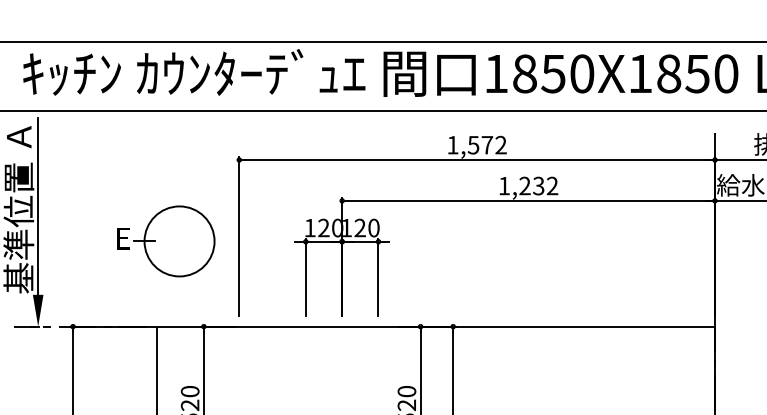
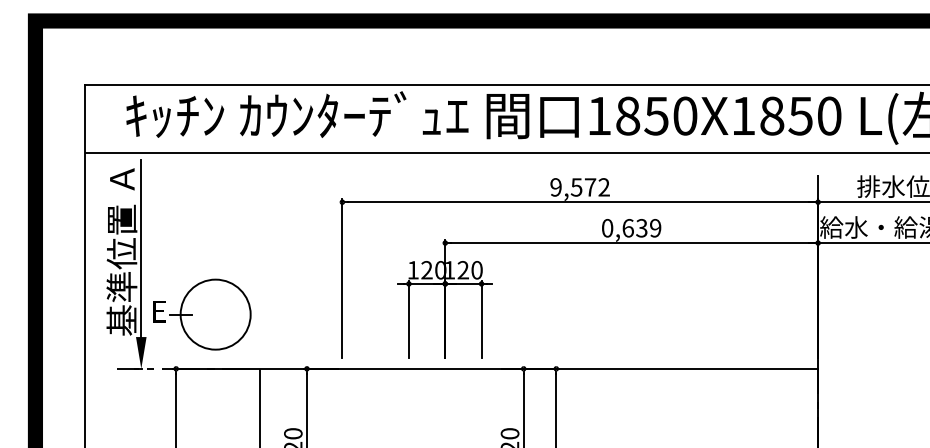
text: (452, 145) -> (555, 187), 1,572 -> 9,572
text: (528, 185) -> (631, 227), 1,232 -> 0,639
part: (166, 241) -> (202, 314), moved

